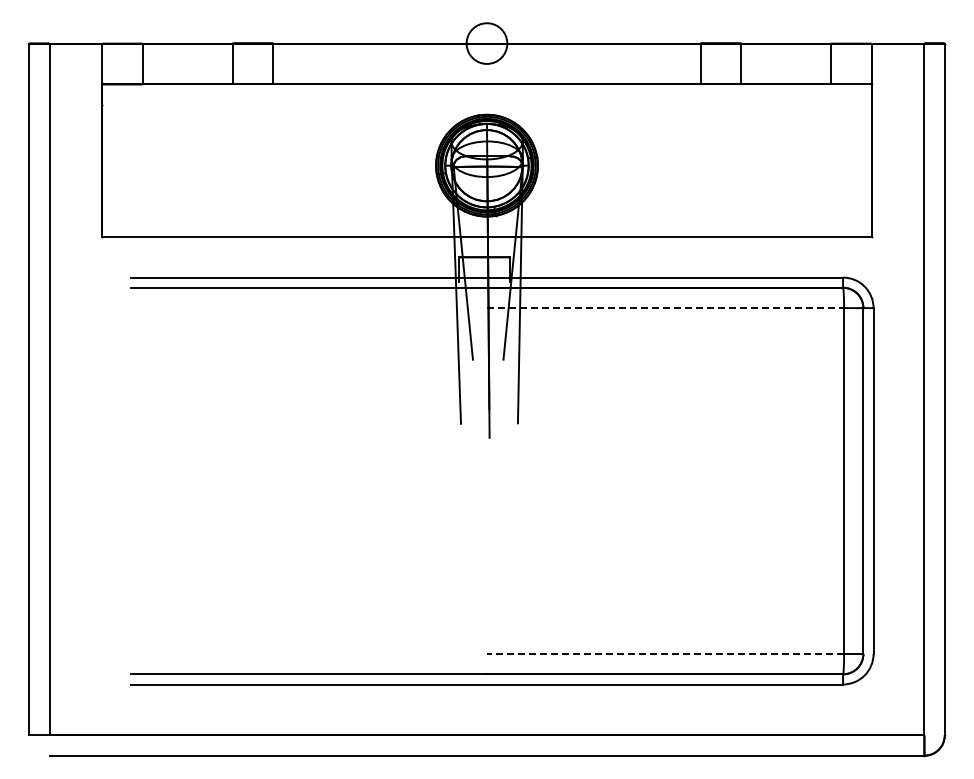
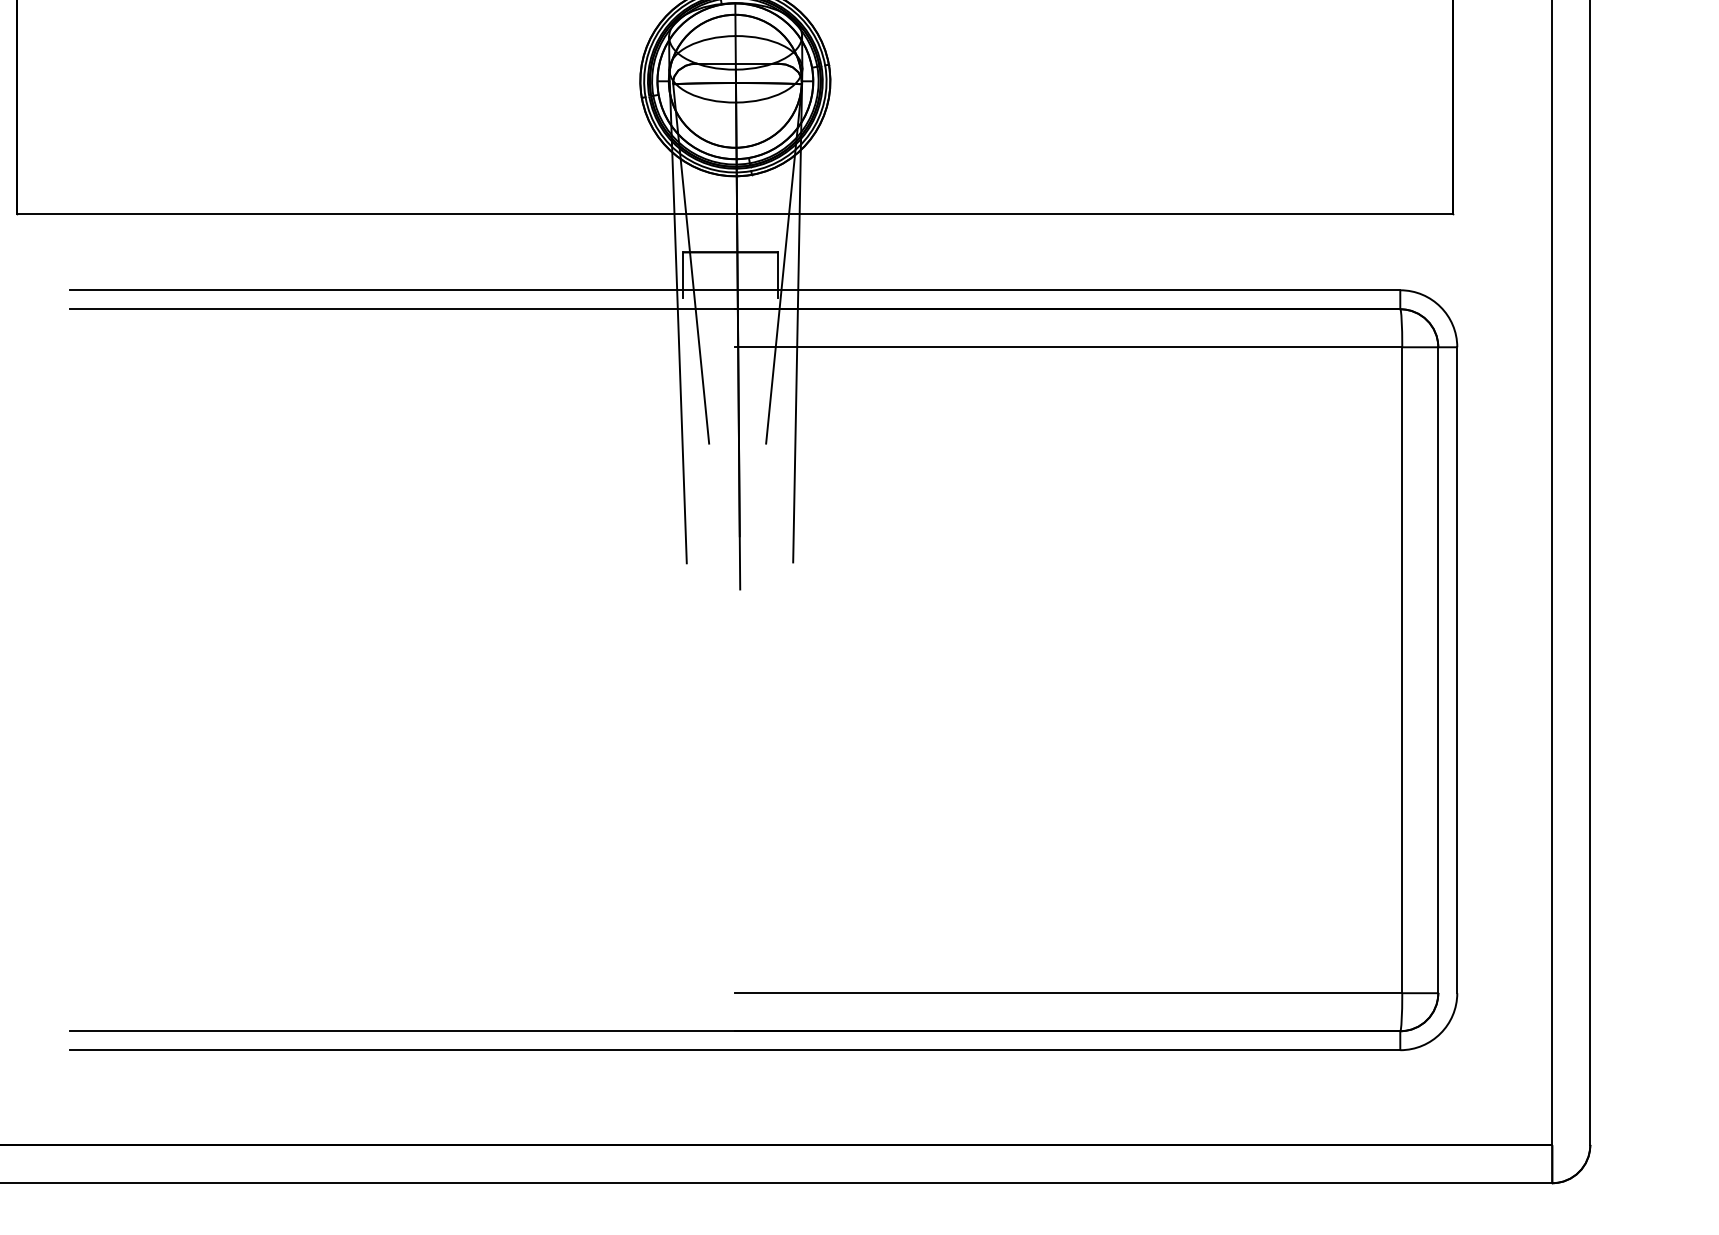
line: (665, 308) -> (1068, 348), dashed -> solid
line: (665, 653) -> (1068, 992), dashed -> solid

